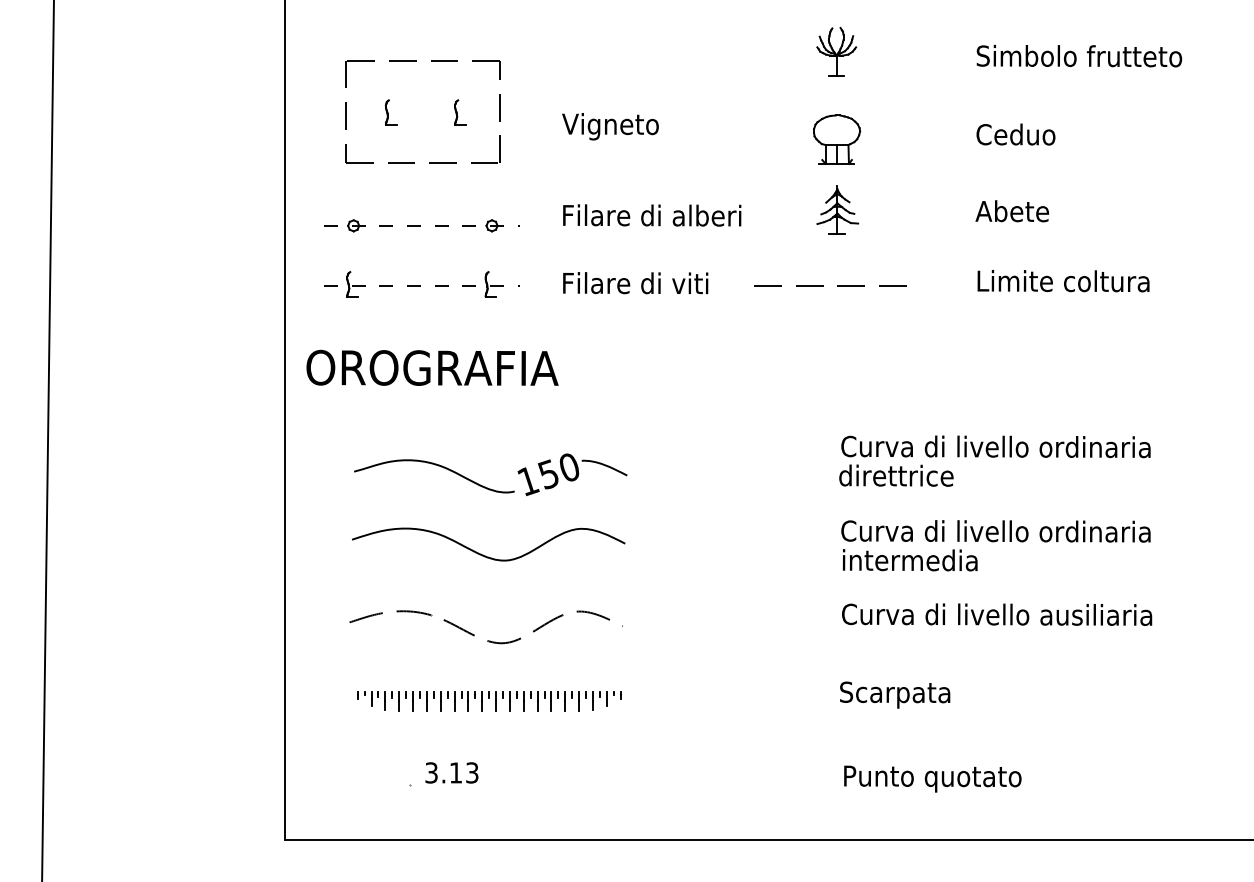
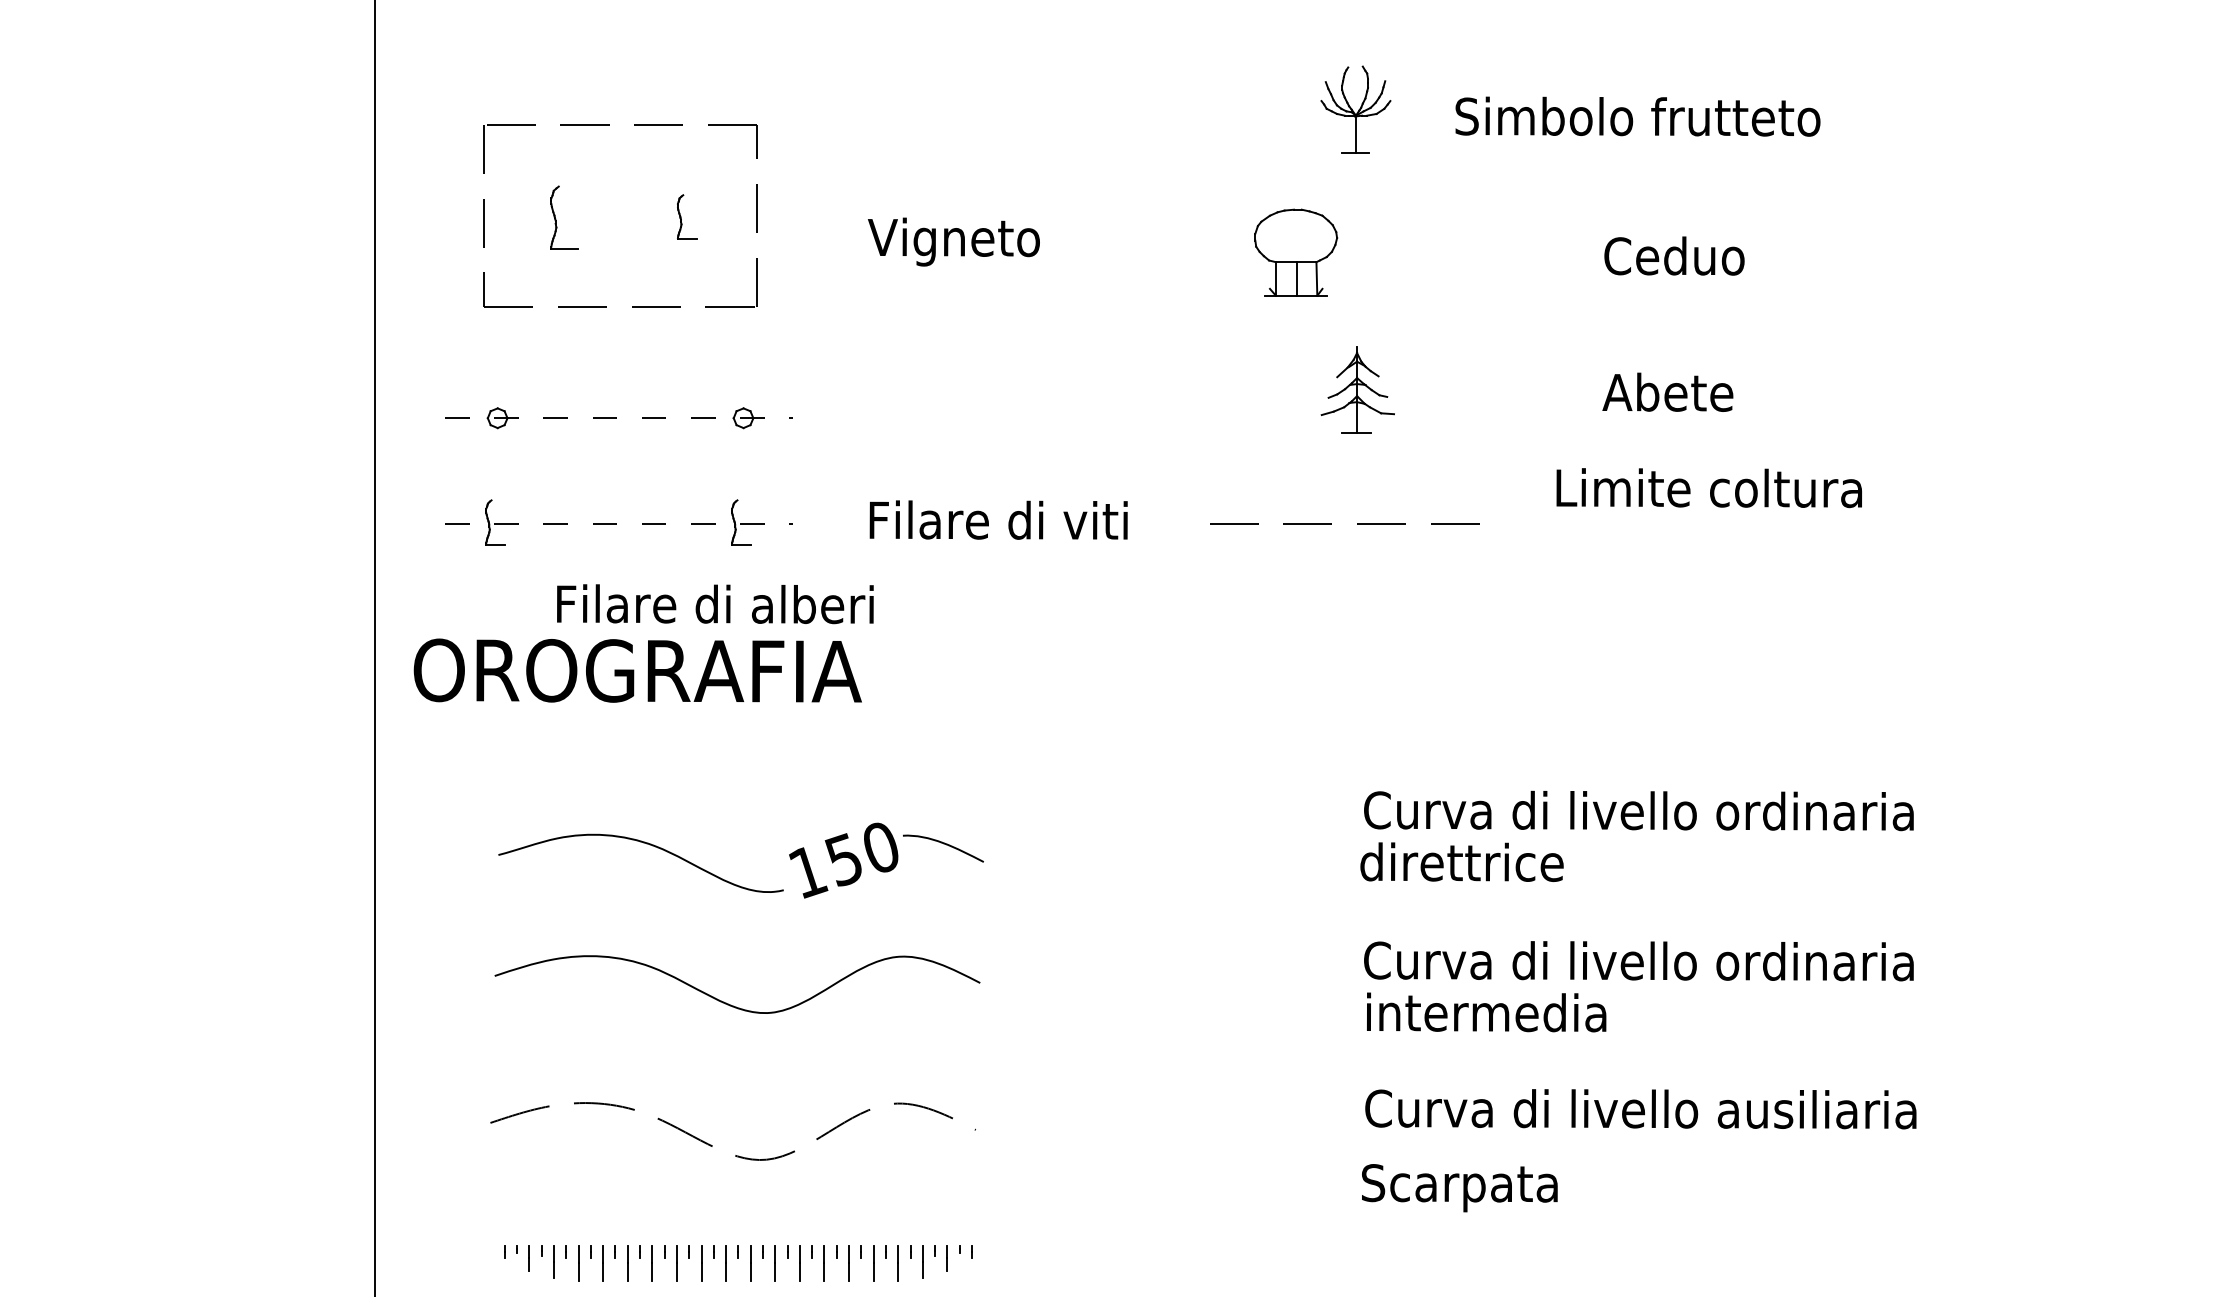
text: (1079, 55) -> (1638, 115), moved
part: (390, 112) -> (563, 216), size x1.4
part: (837, 139) -> (1296, 252), moved
text: (652, 215) -> (715, 604), moved
text: (1063, 281) -> (1709, 488), moved
text: (895, 694) -> (1460, 1187), moved

